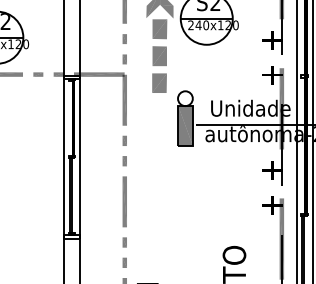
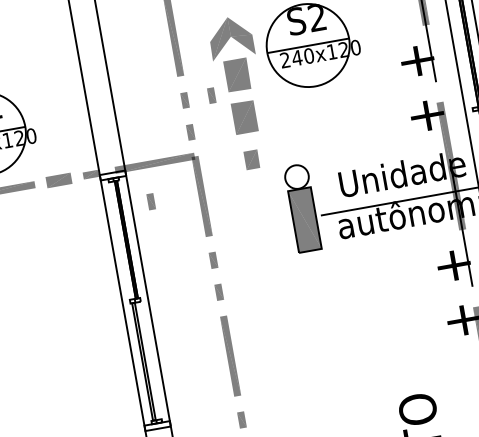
part: (141, 38) -> (211, 94), added
part: (38, 74) -> (59, 180), size x1.6
part: (159, 82) -> (251, 158), size x0.6
part: (92, 97) -> (150, 201), added

